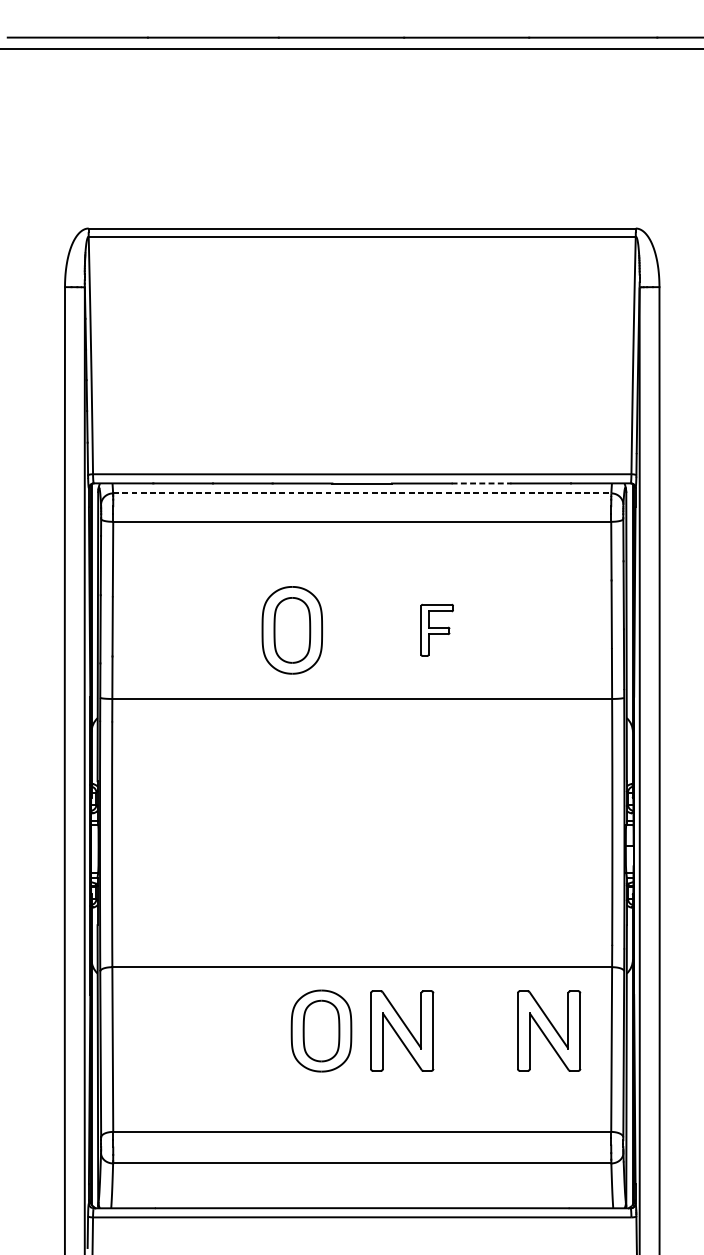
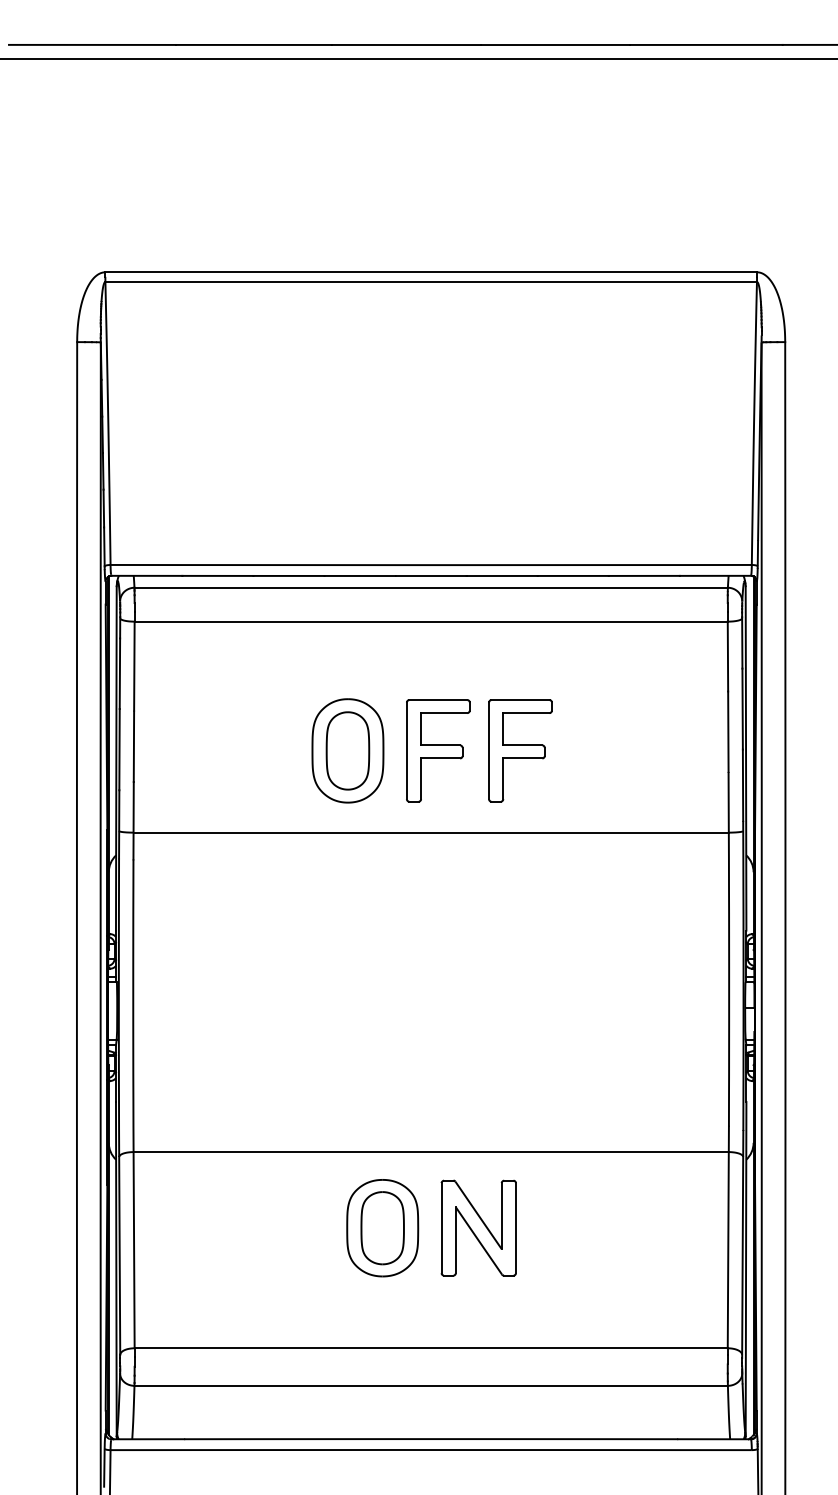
line: (481, 483) -> (573, 575), dashed -> solid
line: (362, 493) -> (431, 587), dashed -> solid
part: (368, 630) -> (438, 750), added
part: (437, 630) -> (520, 750), size x1.67
part: (548, 1030) -> (653, 1227), removed

